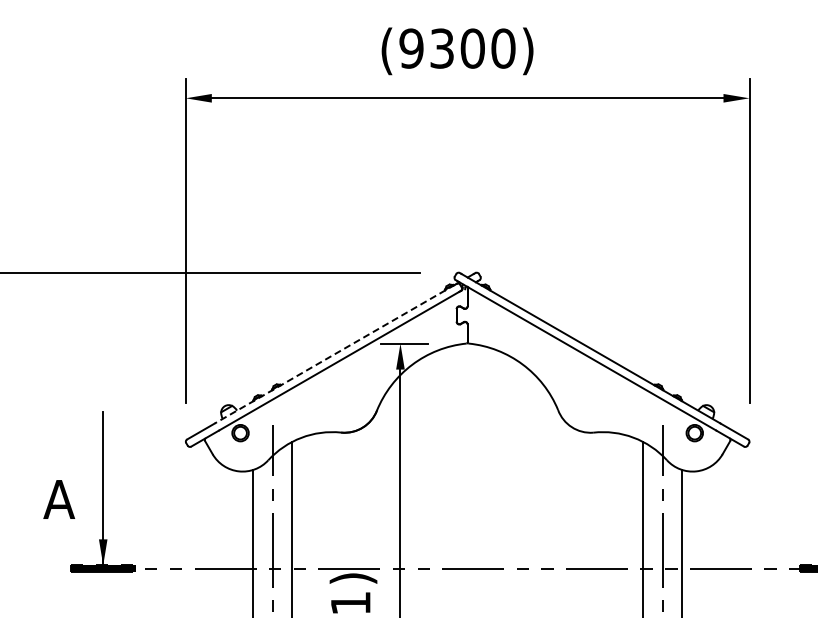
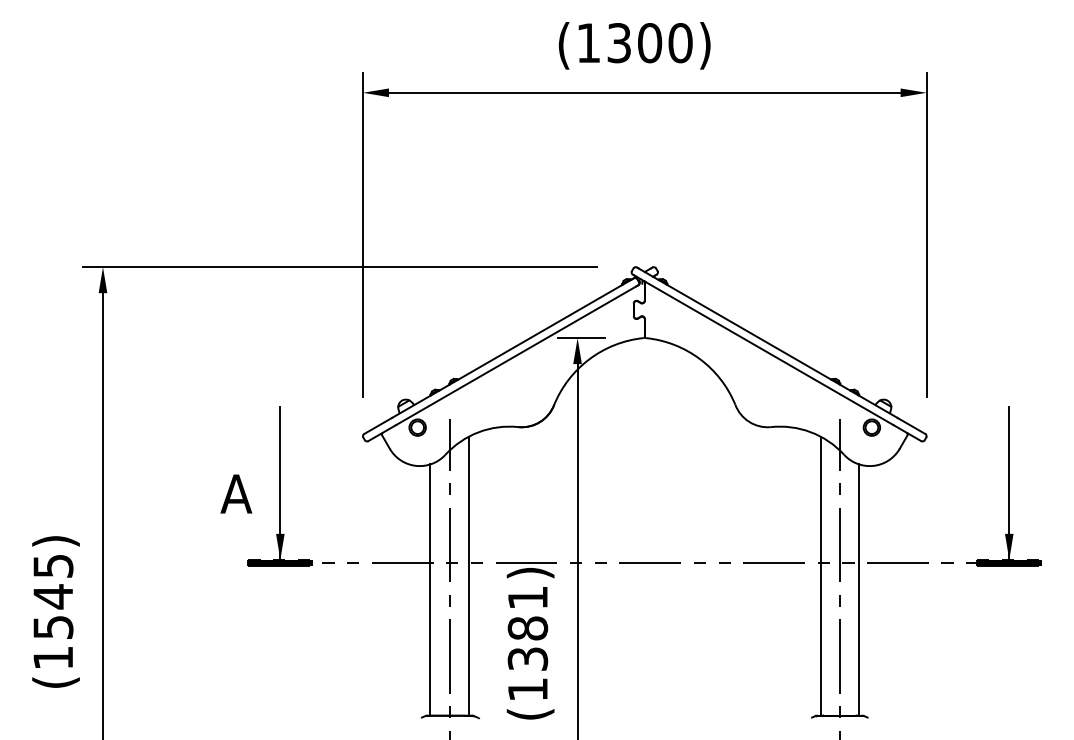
text: (411, 49) -> (588, 43), (9300) -> (1300)
line: (335, 354) -> (512, 348), dashed -> solid

